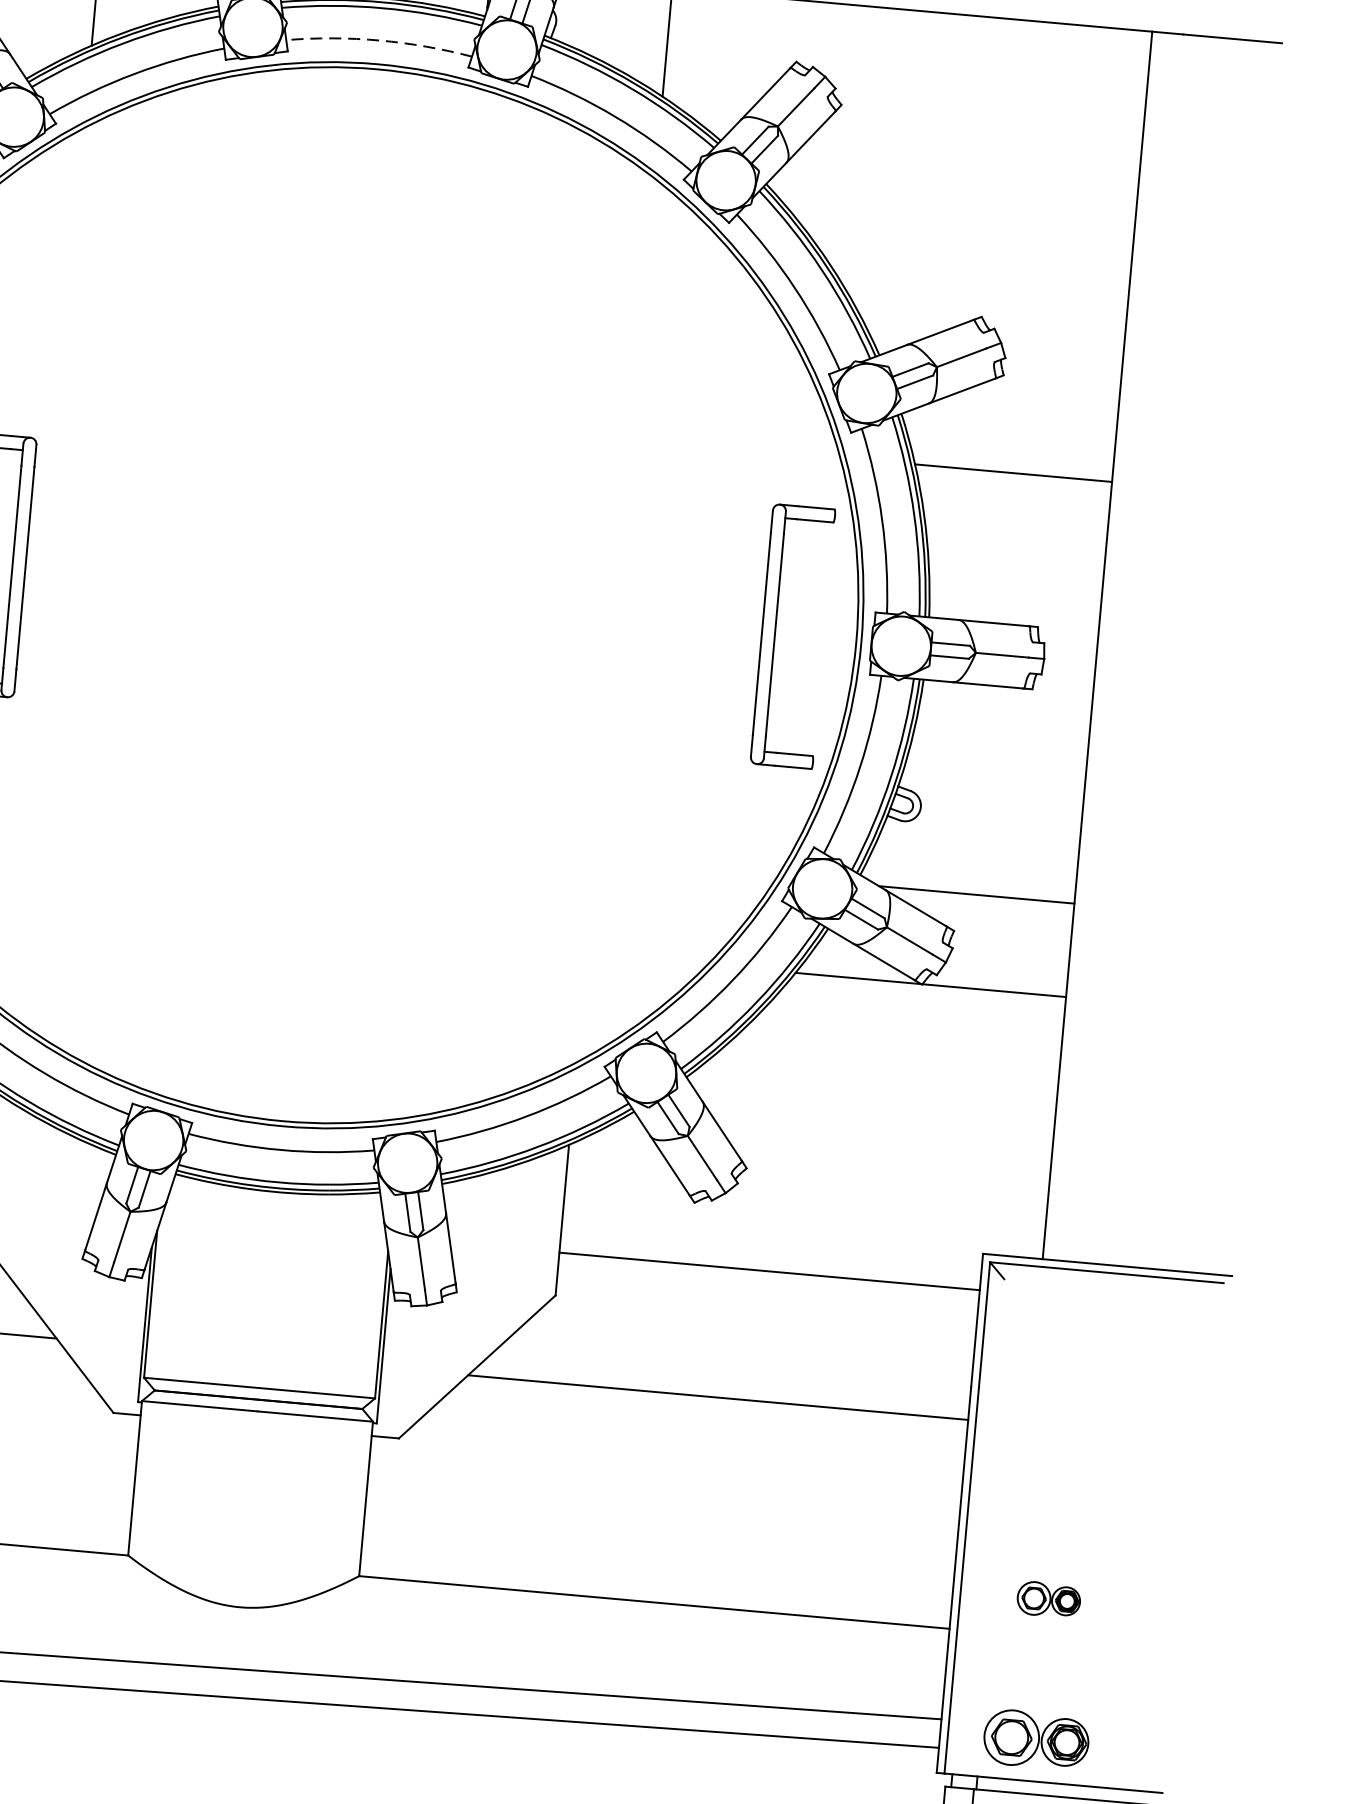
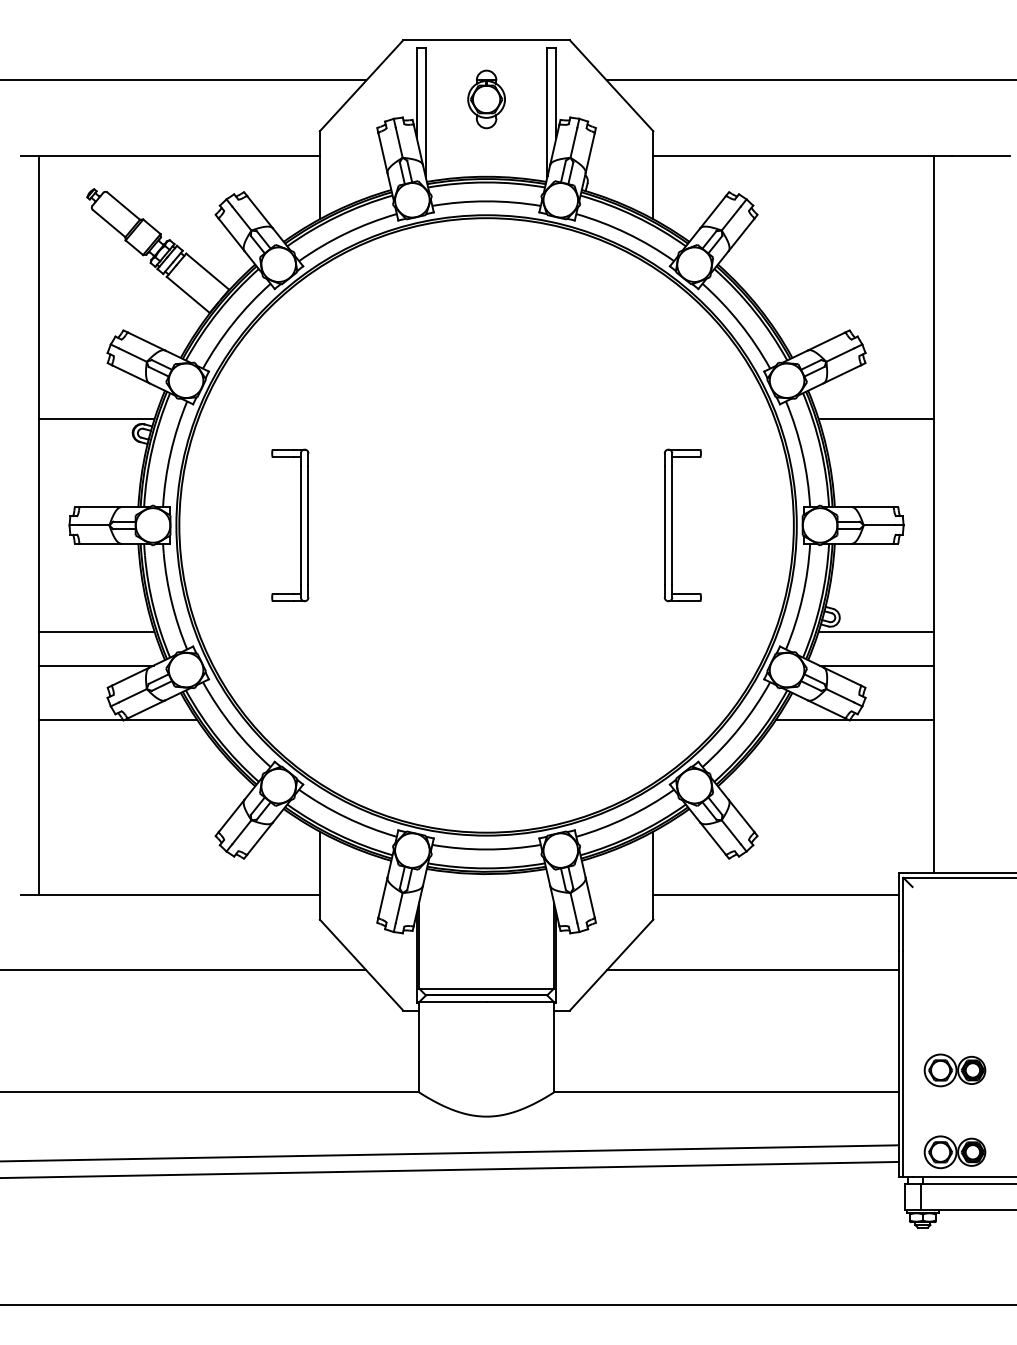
arc: (379, 40) -> (486, 201), dashed -> solid
part: (775, 635) -> (672, 525), moved
line: (979, 836) -> (875, 631), added
part: (1048, 1599) -> (954, 1070), size x1.67

